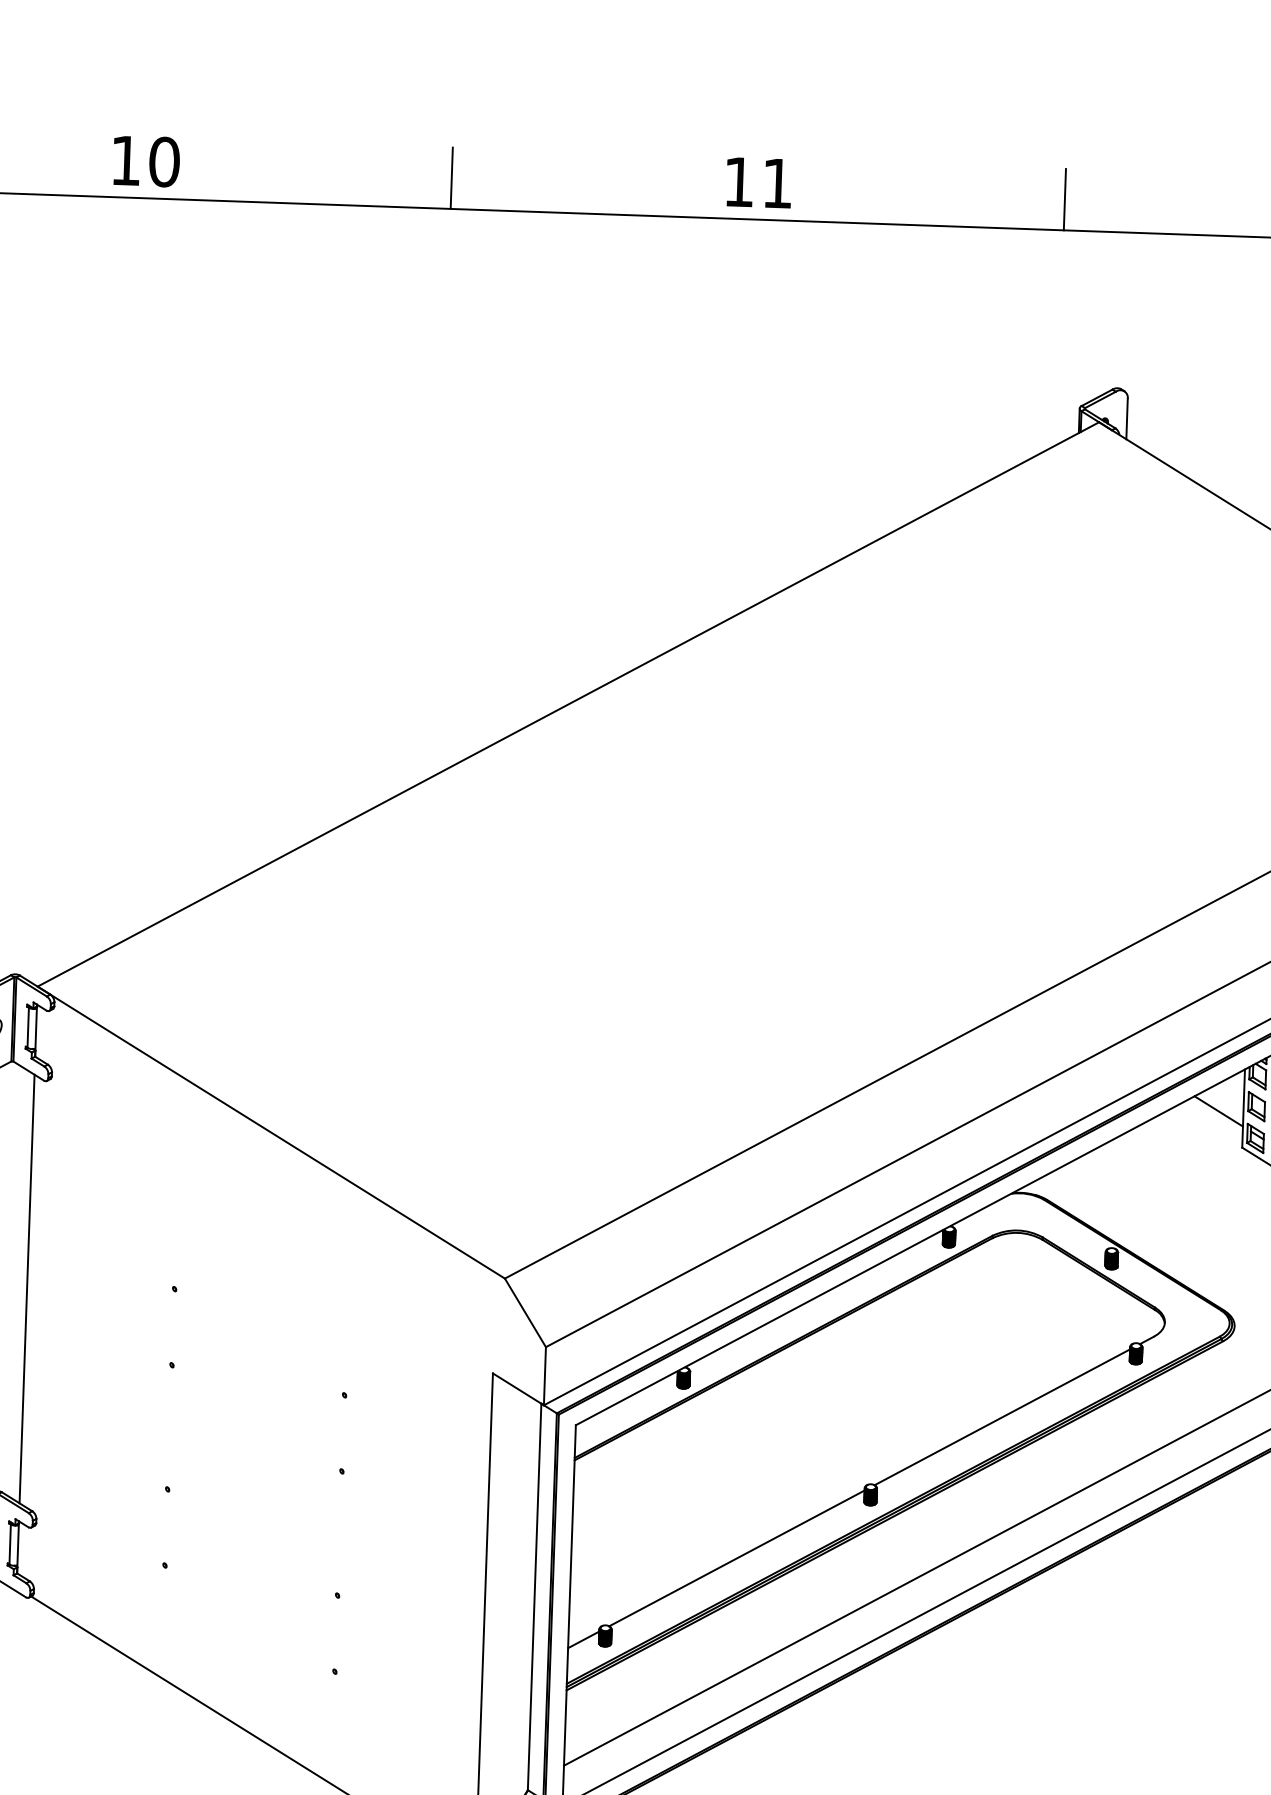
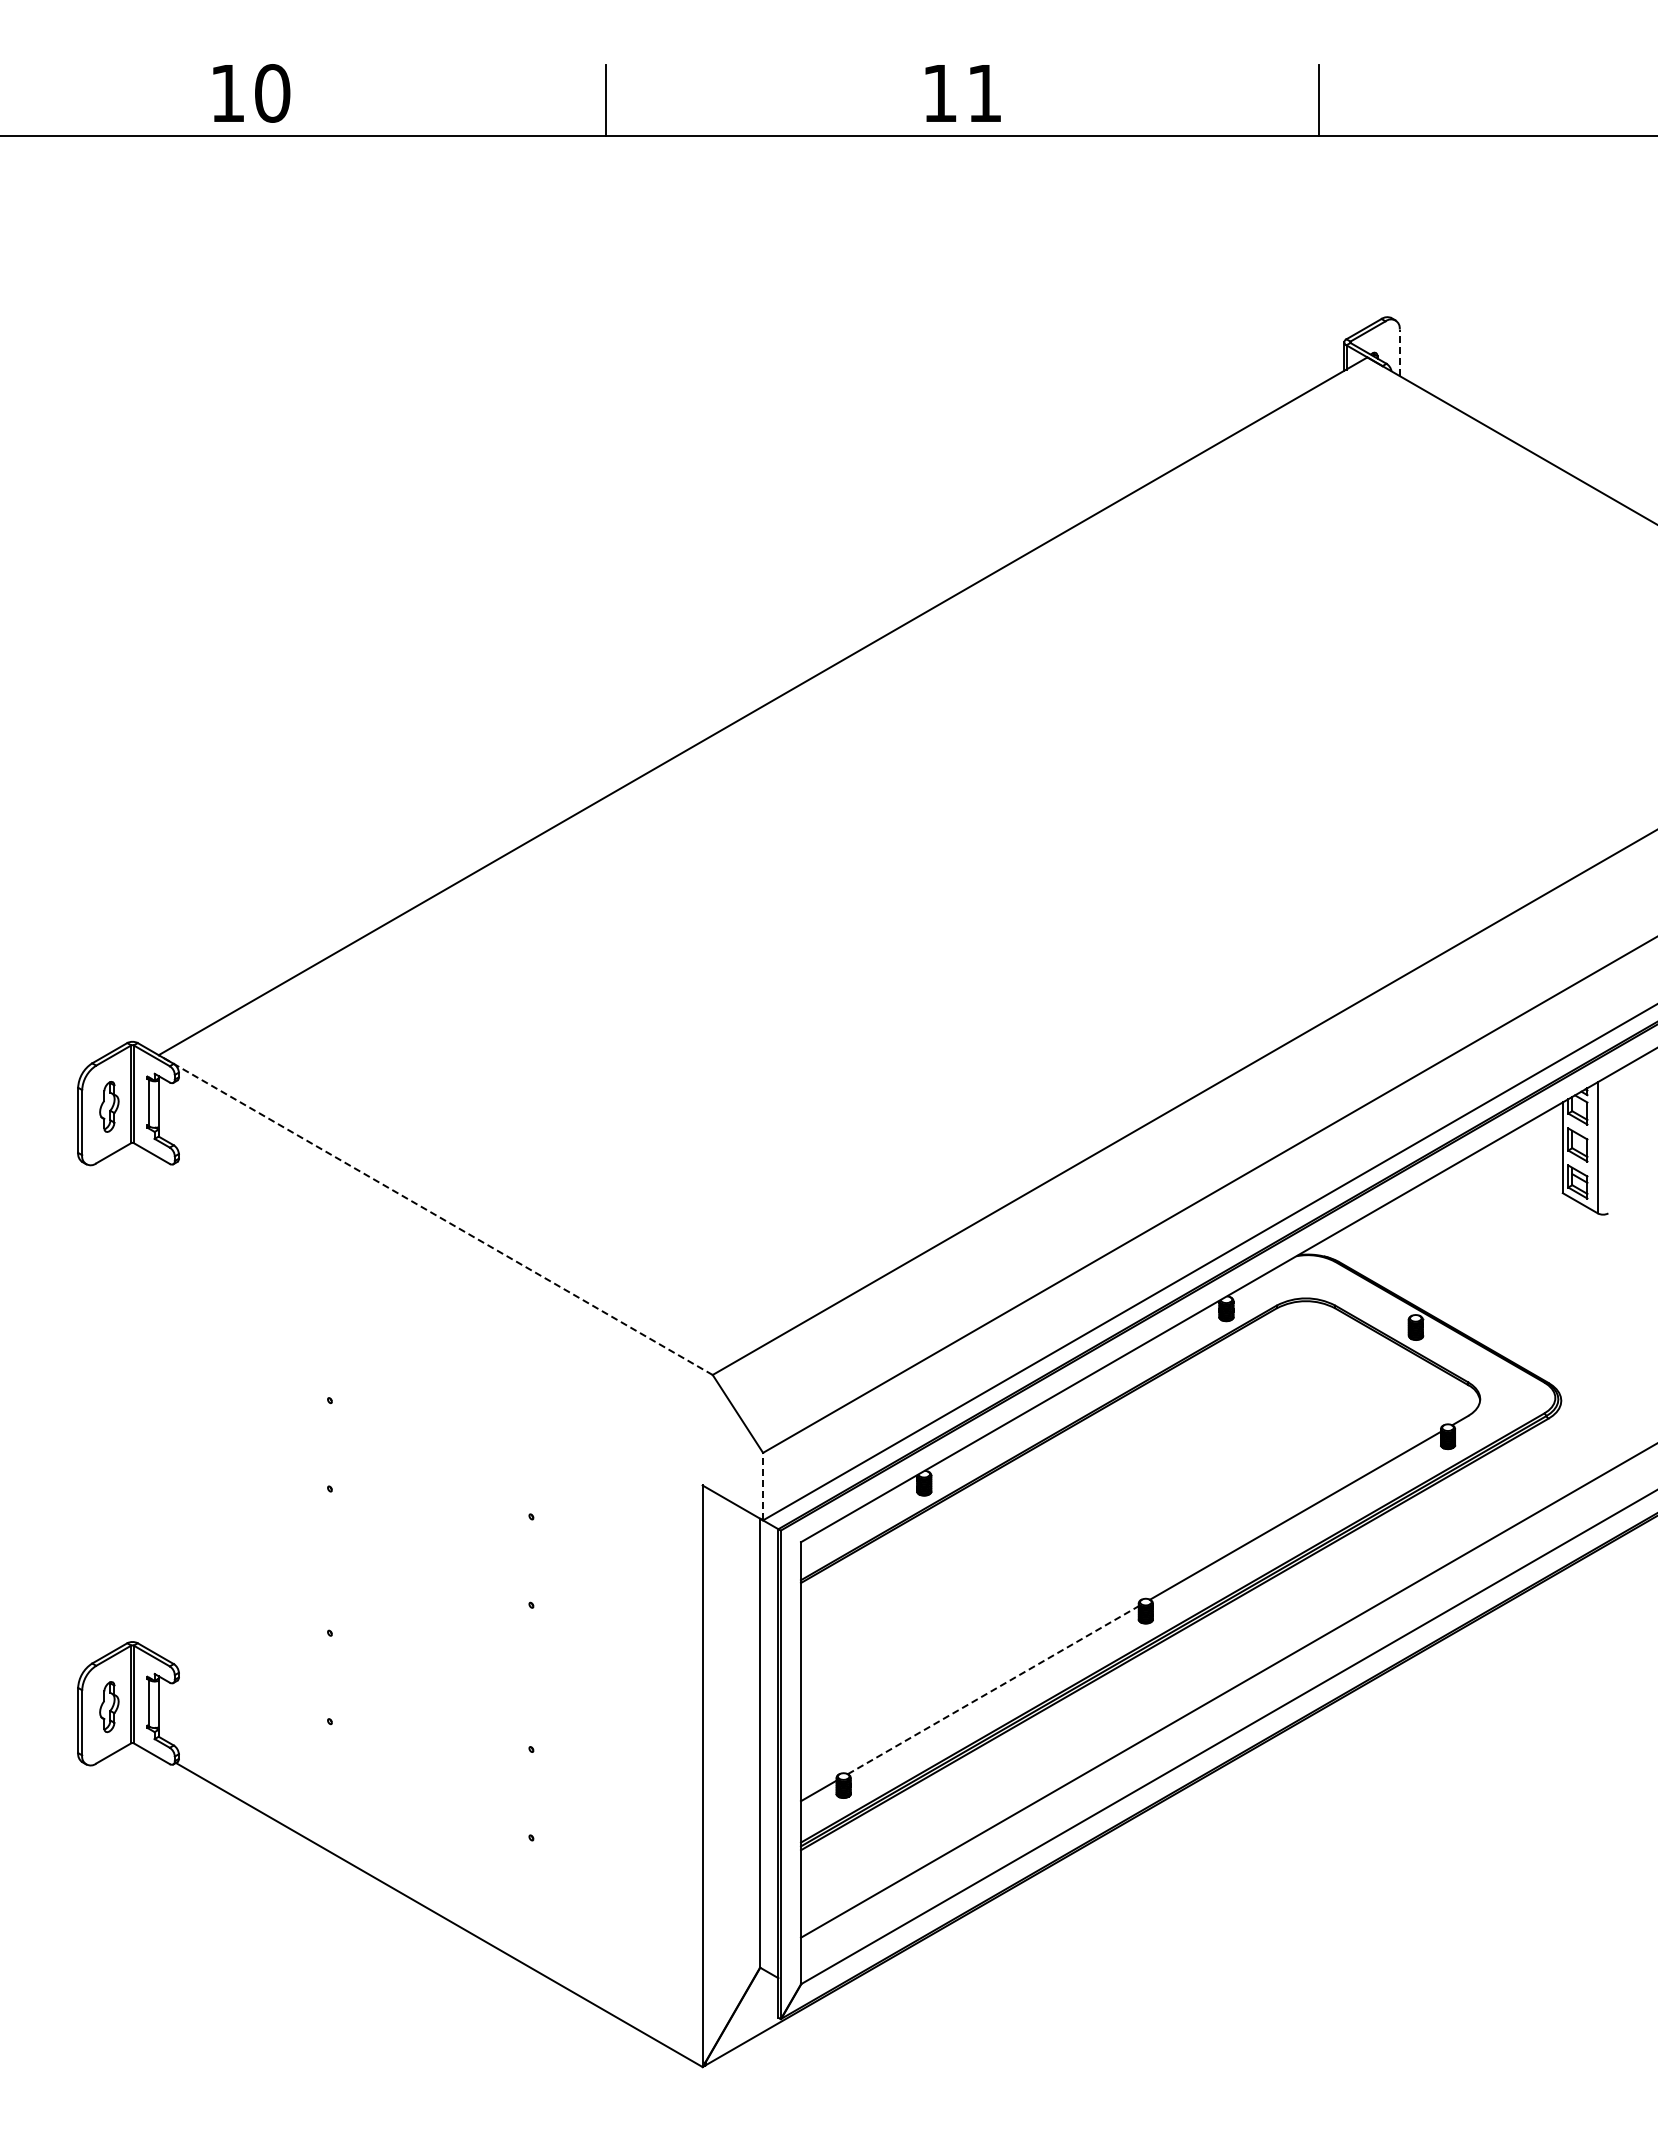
line: (1126, 419) -> (1399, 352), solid -> dashed
line: (1218, 1110) -> (1533, 1151), removed
line: (271, 1132) -> (435, 1215), solid -> dashed
line: (26, 1289) -> (158, 1406), removed
line: (545, 1376) -> (763, 1486), solid -> dashed
line: (737, 1558) -> (993, 1690), solid -> dashed

